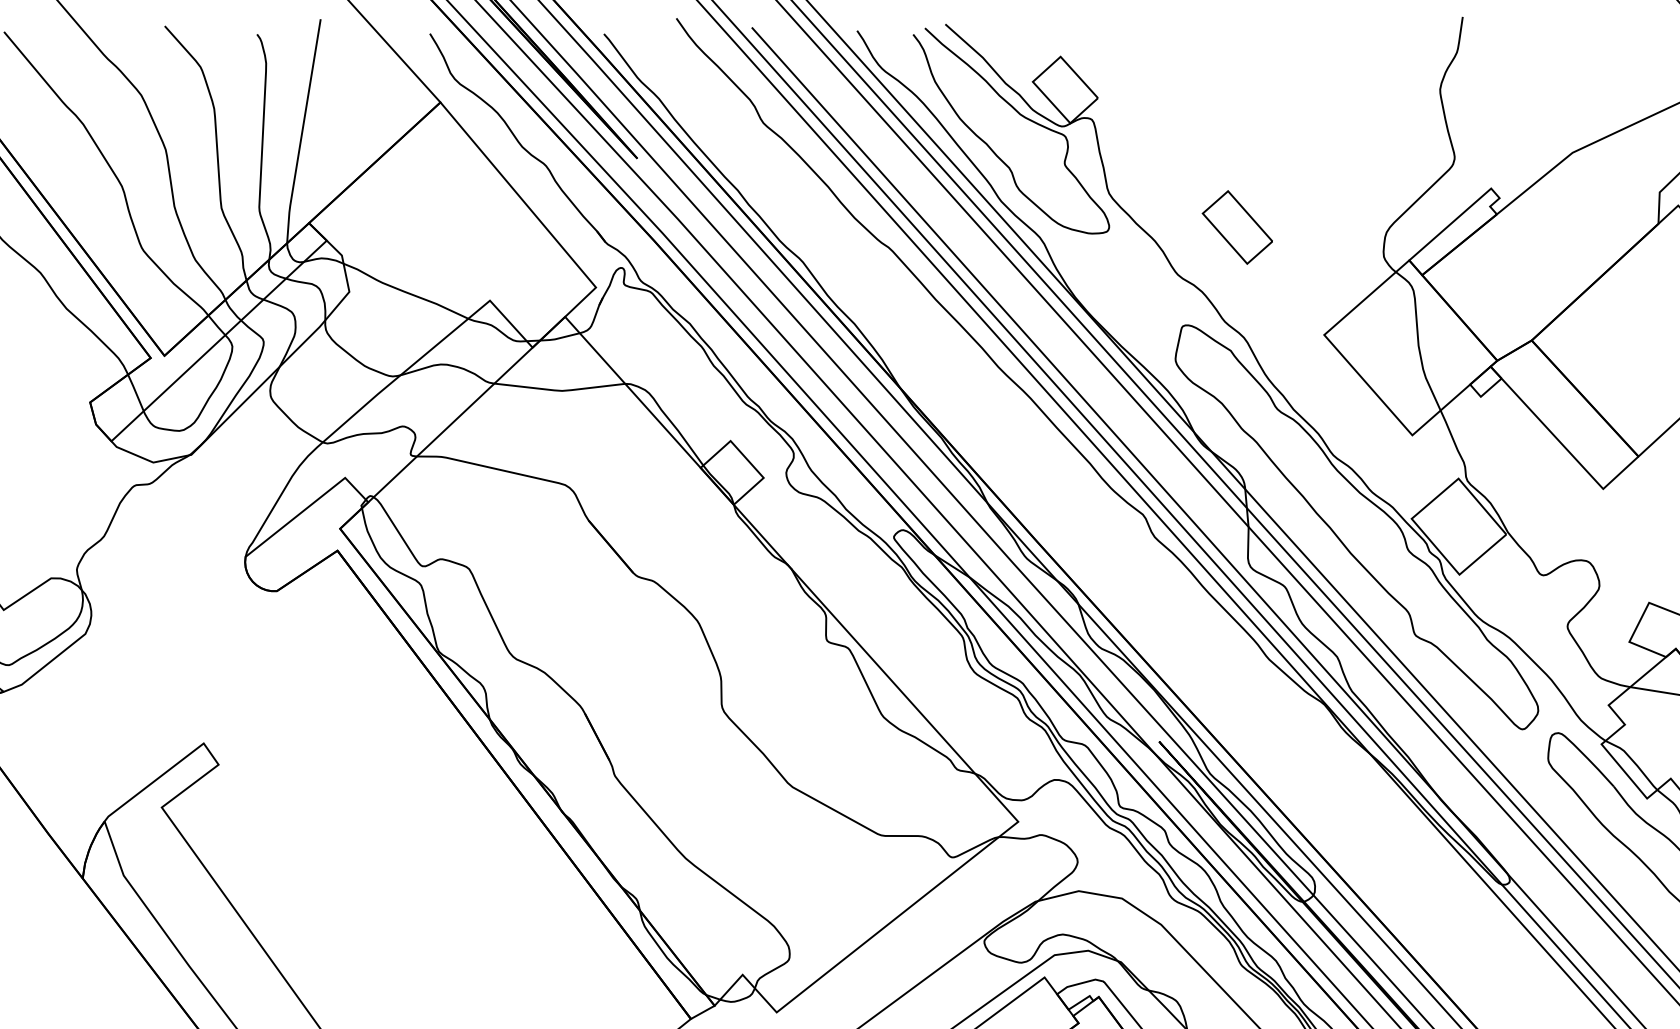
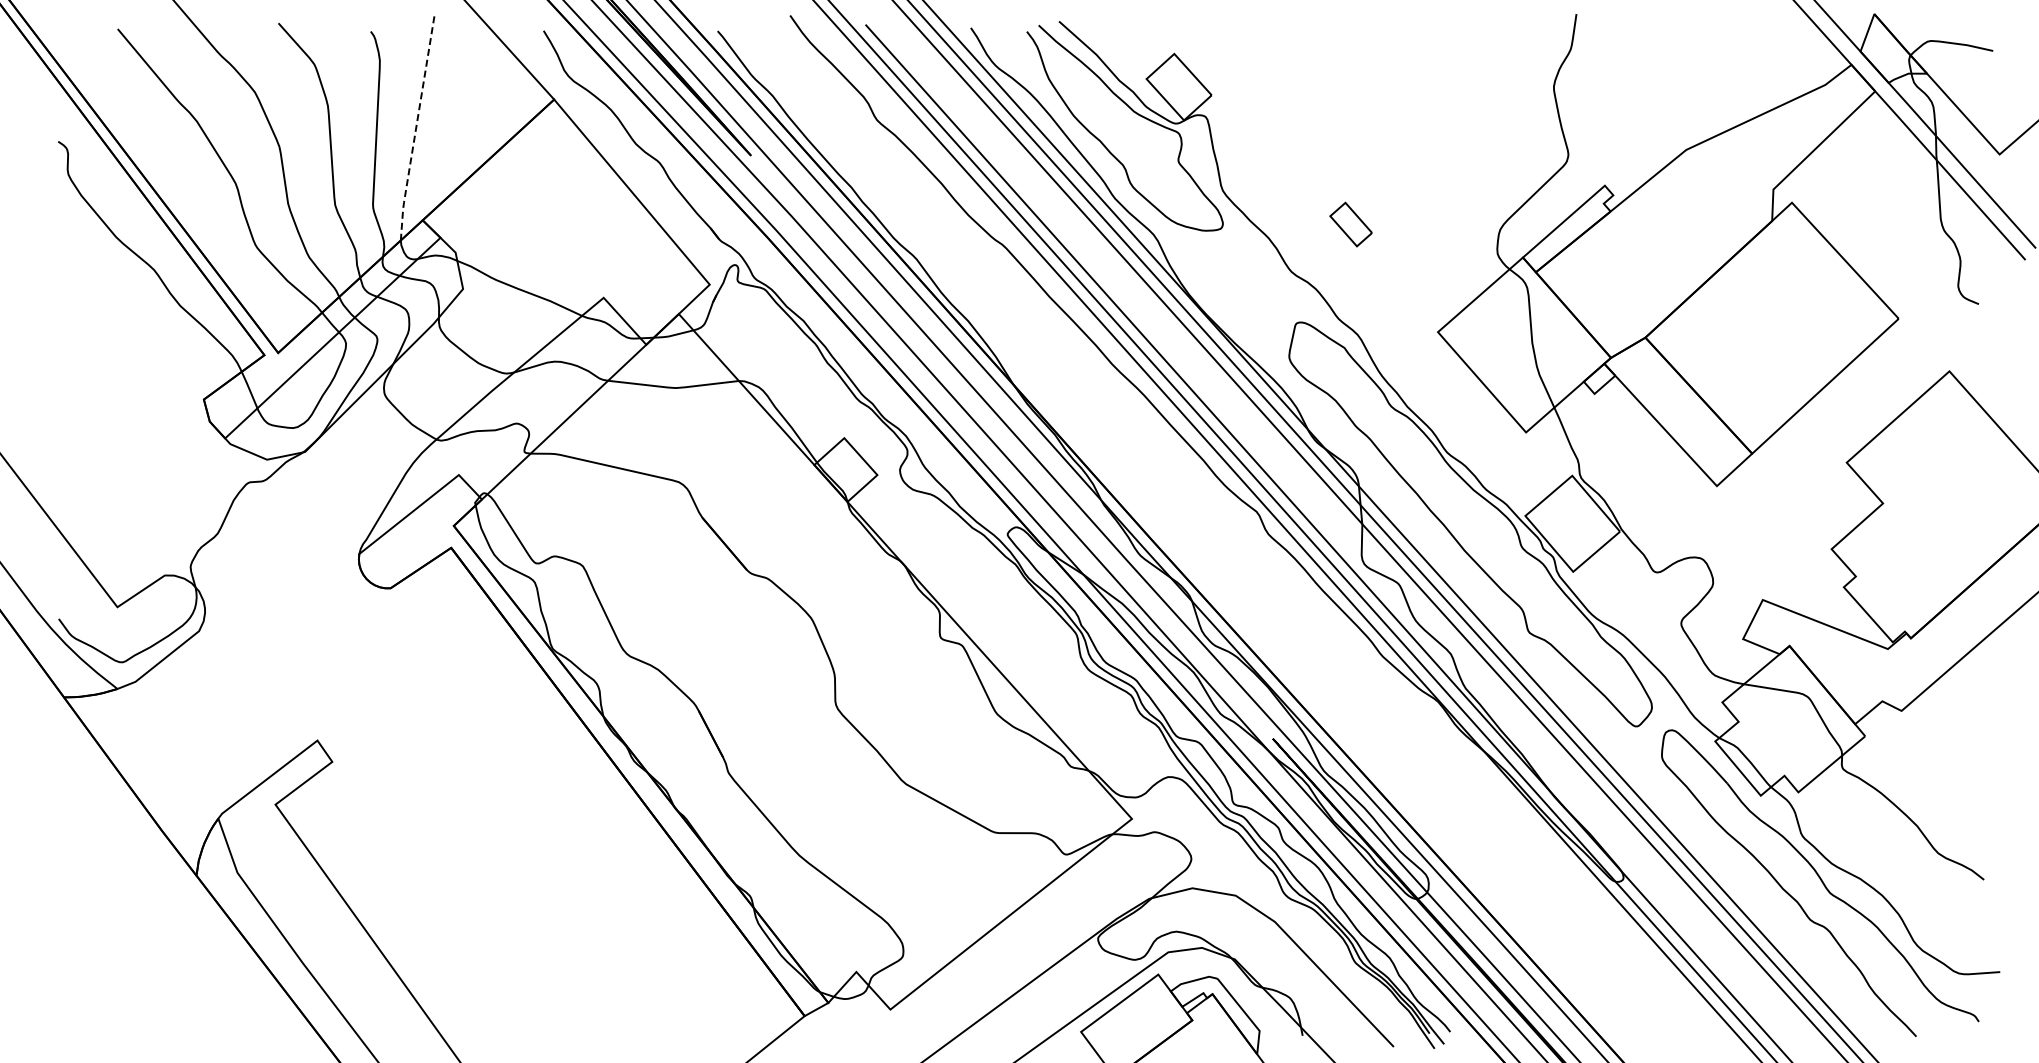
line: (301, 132) -> (415, 129), solid -> dashed
part: (1236, 227) -> (1350, 224), size x0.6

